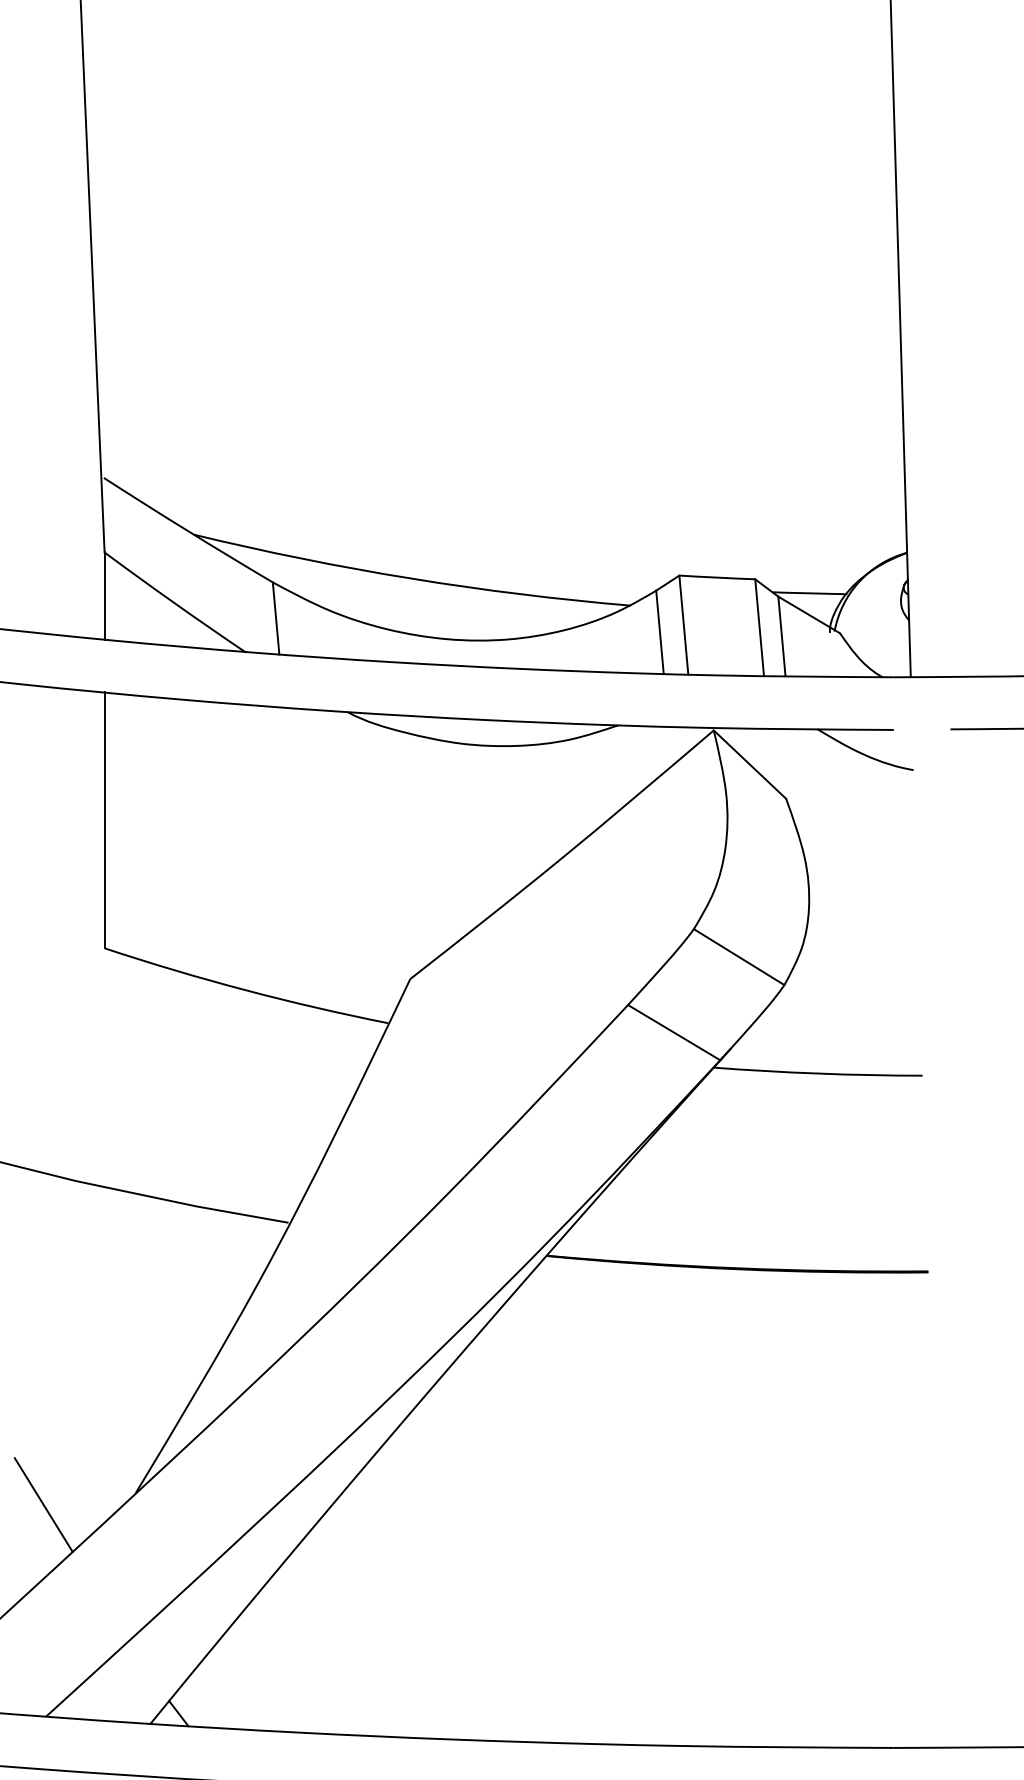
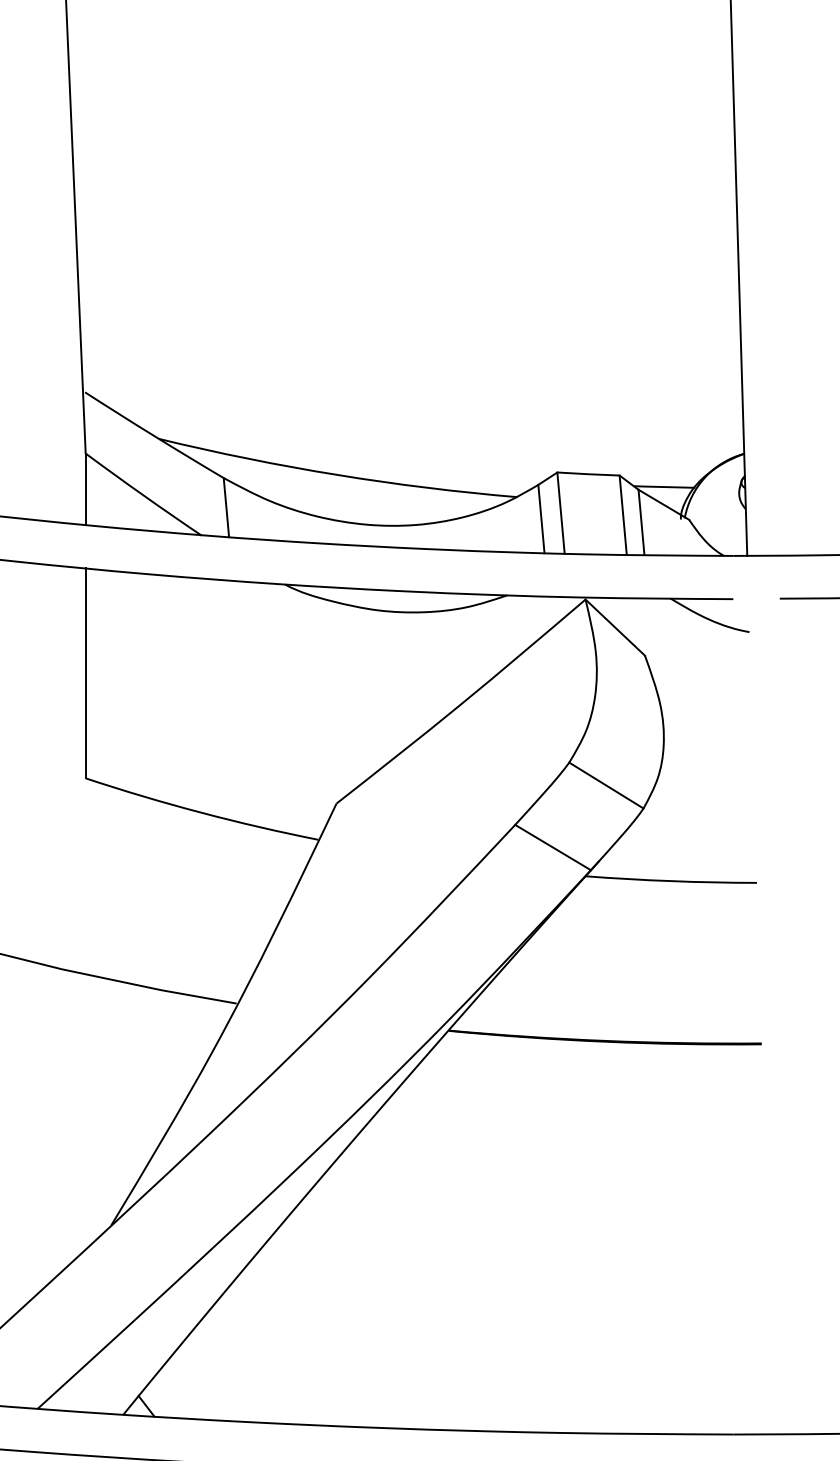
line: (43, 1504) -> (35, 1234), removed

